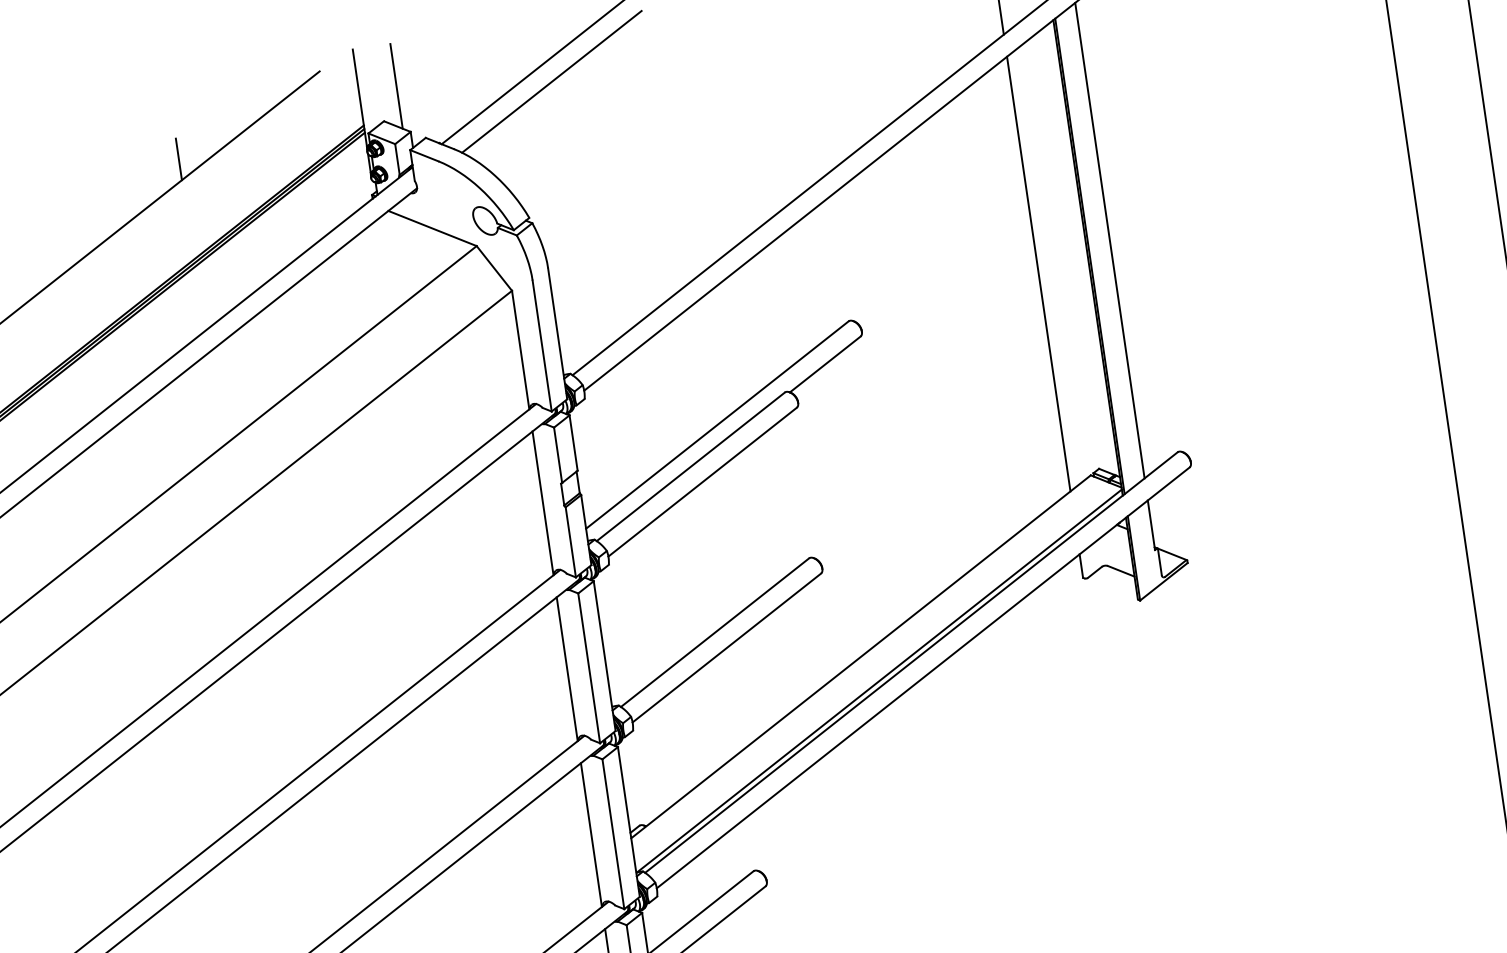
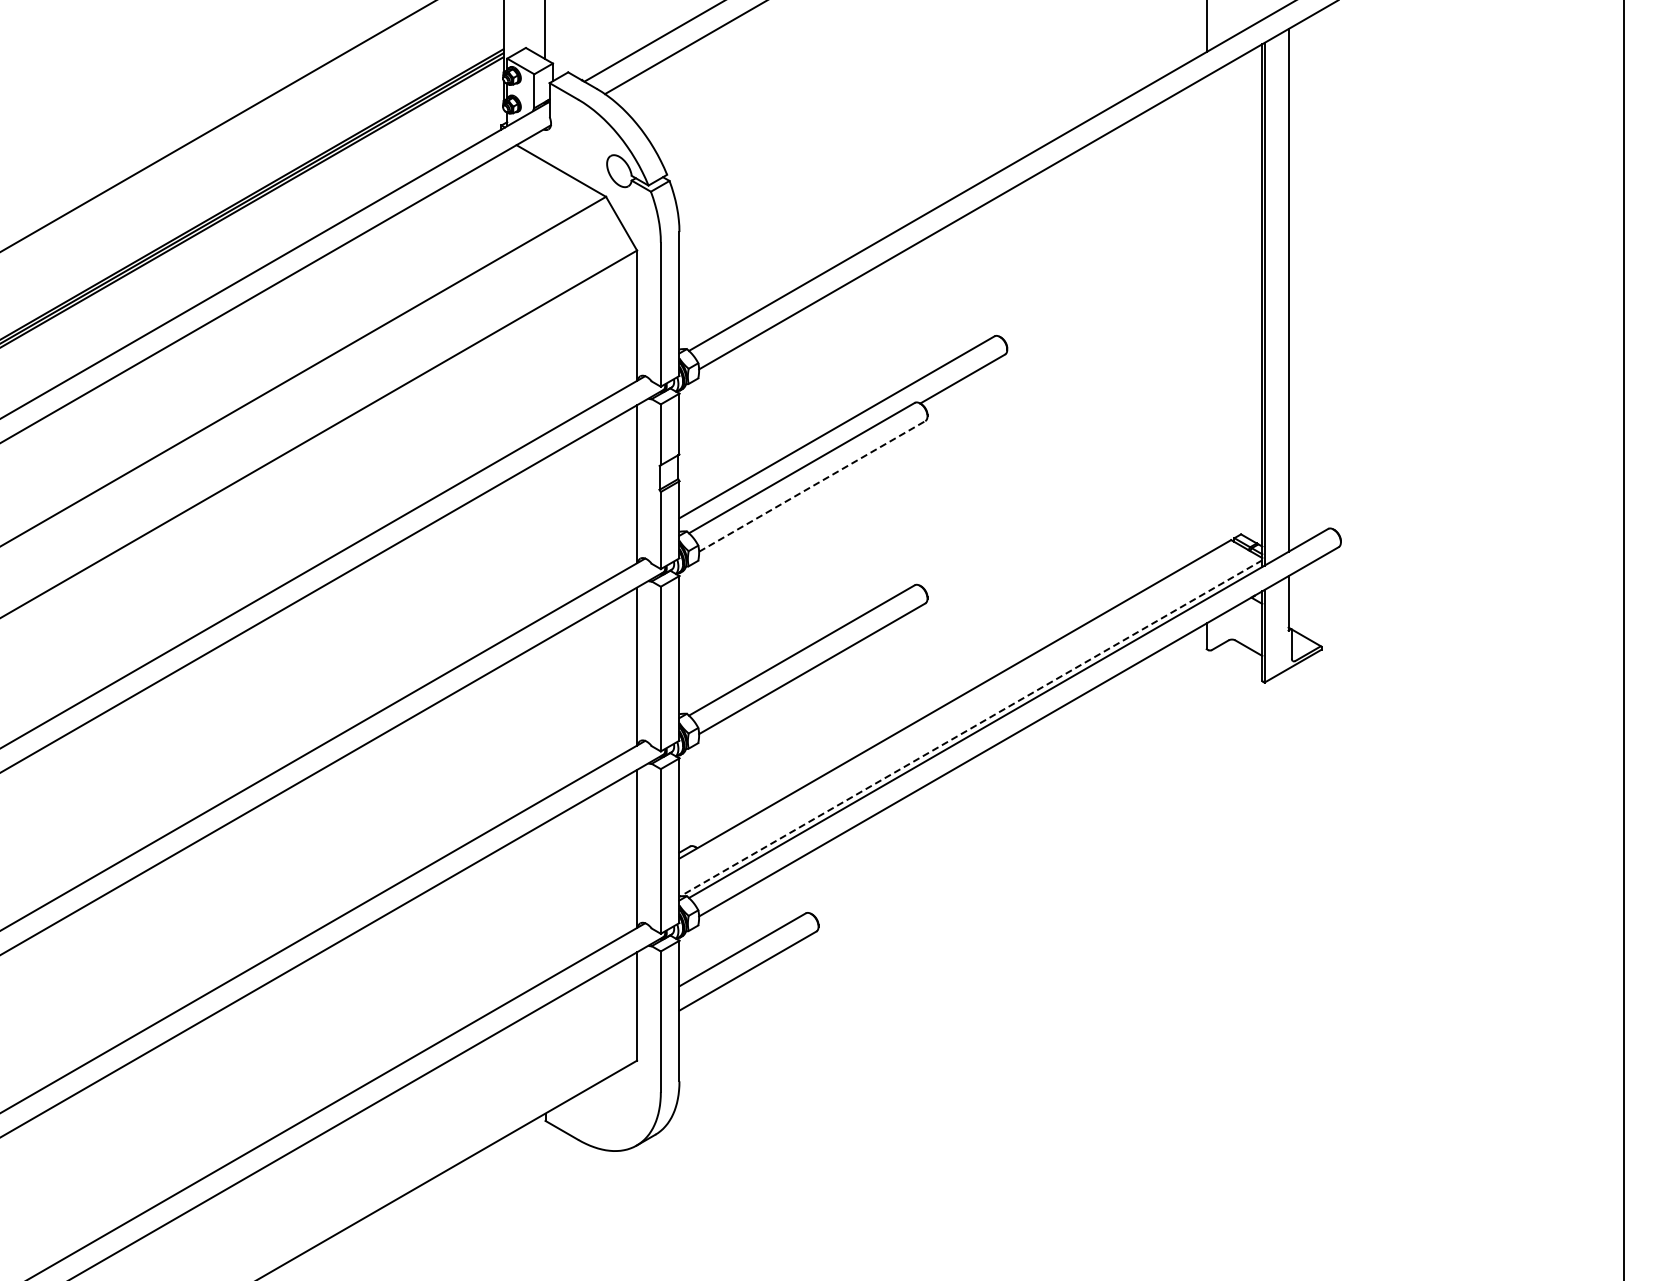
line: (179, 159) -> (299, 56), removed
line: (1038, 274) -> (1206, 315), removed
line: (702, 482) -> (812, 486), solid -> dashed
line: (878, 681) -> (970, 728), solid -> dashed

